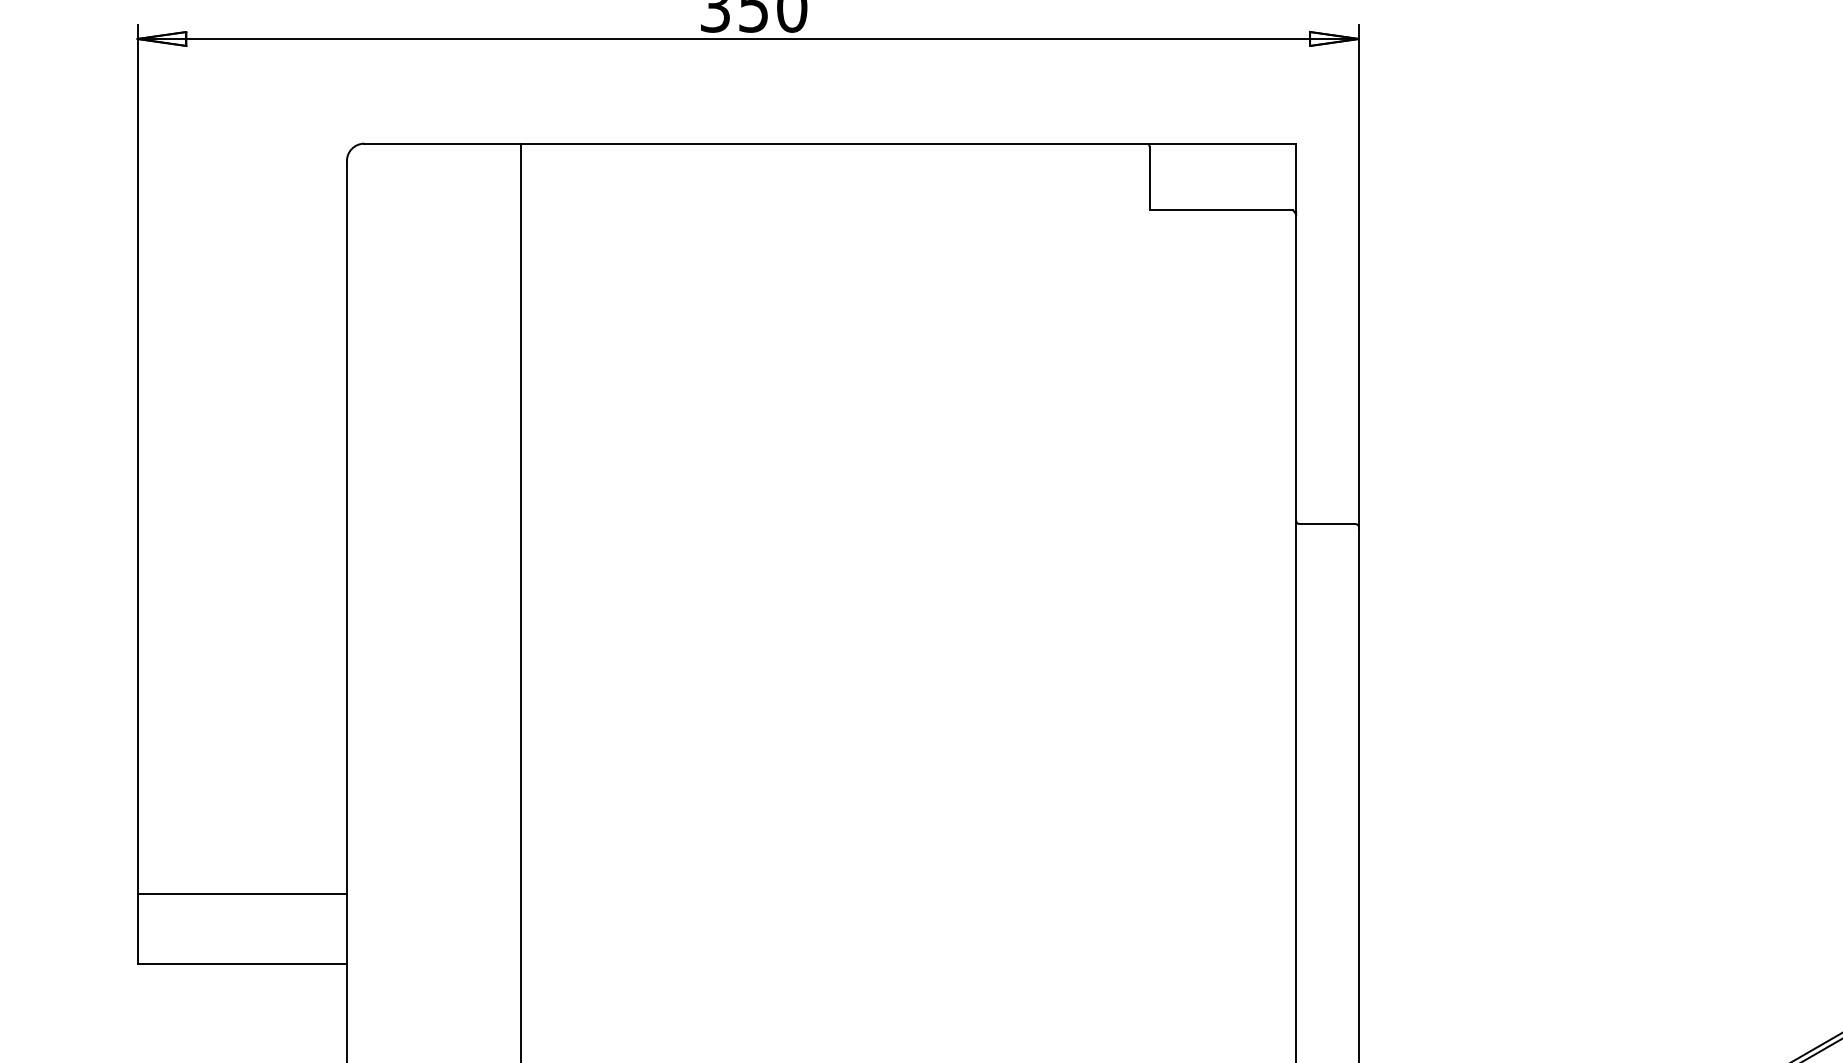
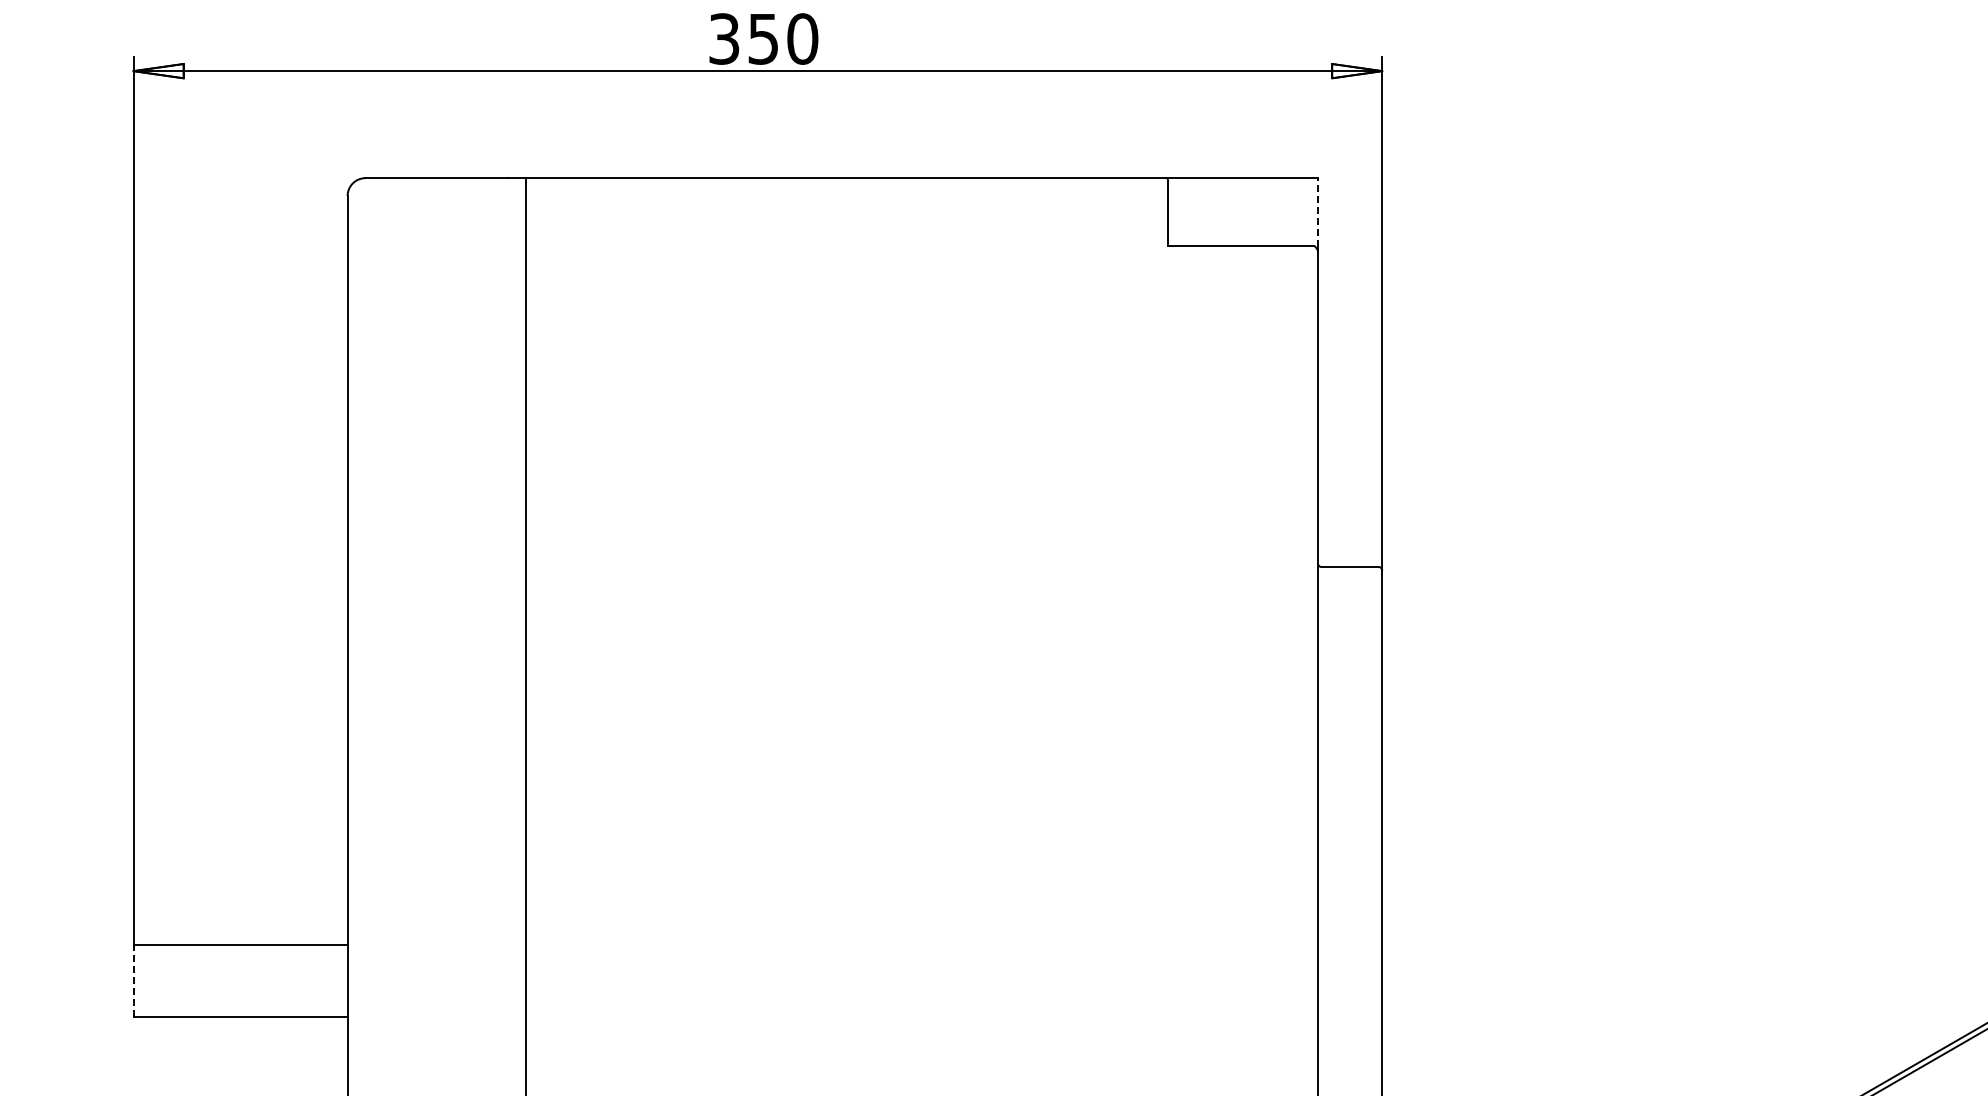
line: (1295, 177) -> (1317, 212), solid -> dashed
line: (137, 928) -> (133, 980), solid -> dashed

